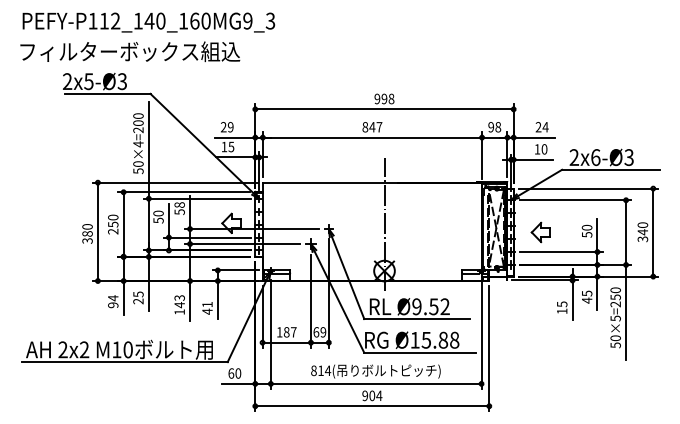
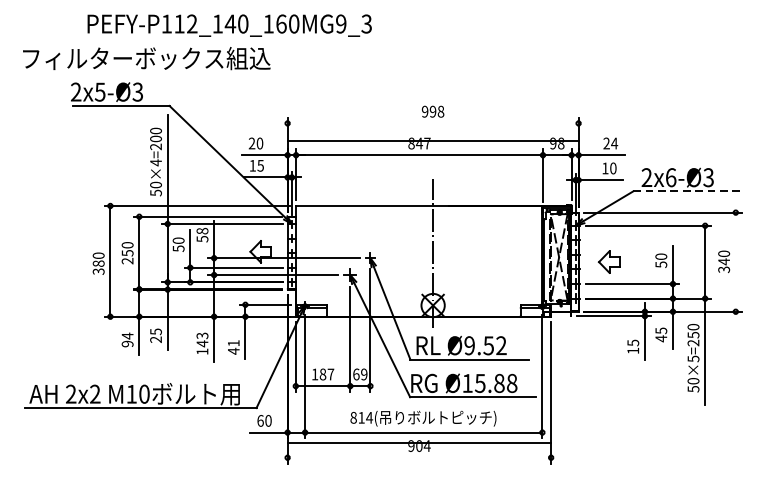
text: (148, 22) -> (229, 25), moved
line: (384, 109) -> (433, 141), moved
text: (230, 127) -> (259, 143), 29 -> 20
line: (610, 169) -> (687, 191), solid -> dashed
line: (653, 232) -> (736, 262), removed
line: (372, 406) -> (419, 443), moved

